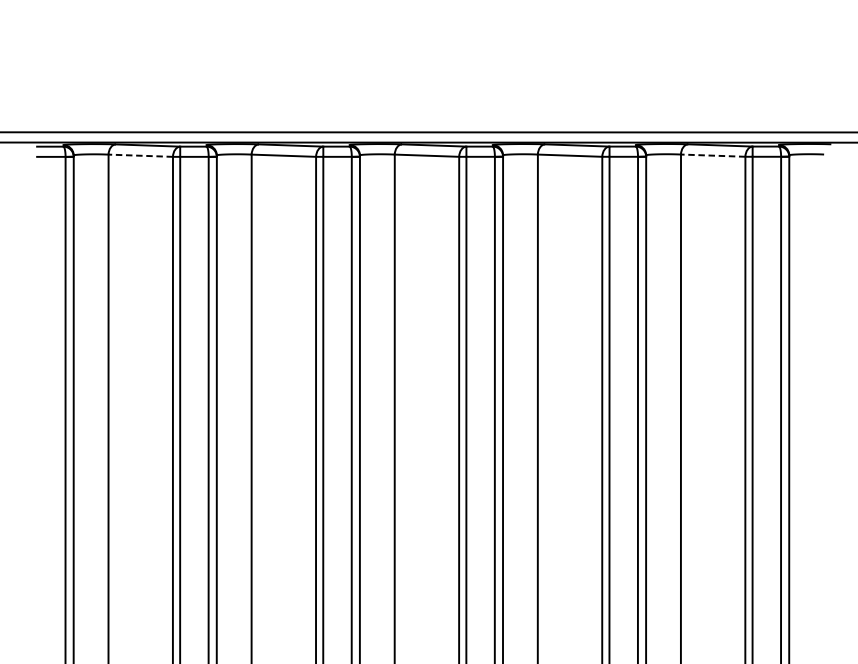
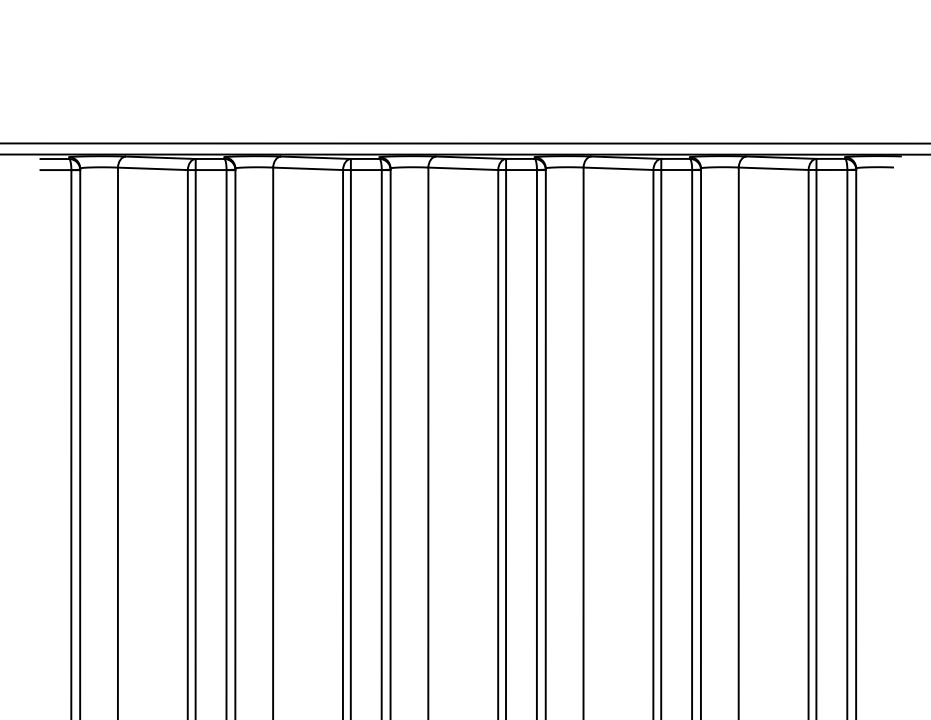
line: (140, 155) -> (152, 168), dashed -> solid
line: (713, 155) -> (773, 168), dashed -> solid

